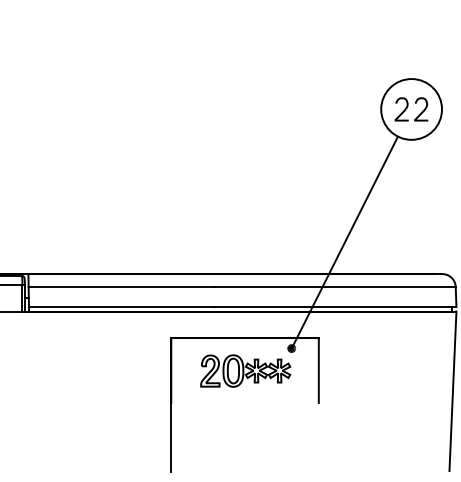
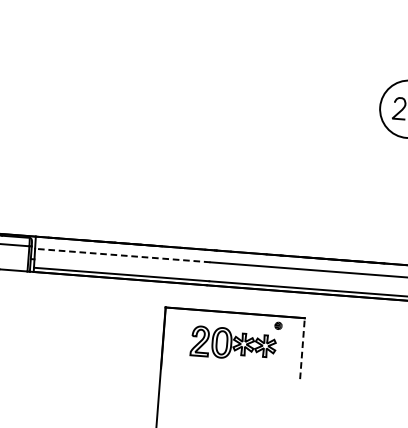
line: (344, 242) -> (335, 229), removed
line: (121, 286) -> (122, 255), solid -> dashed
line: (318, 370) -> (302, 348), solid -> dashed

